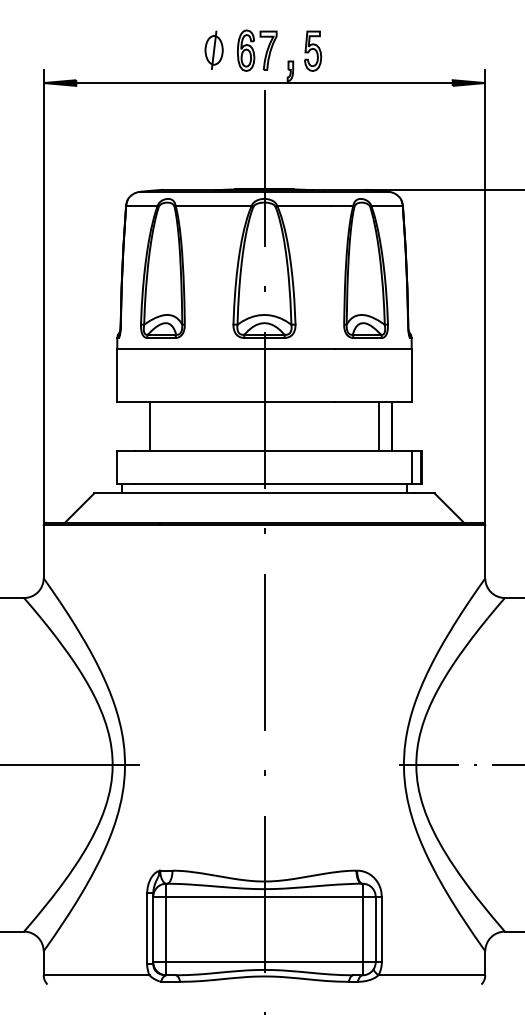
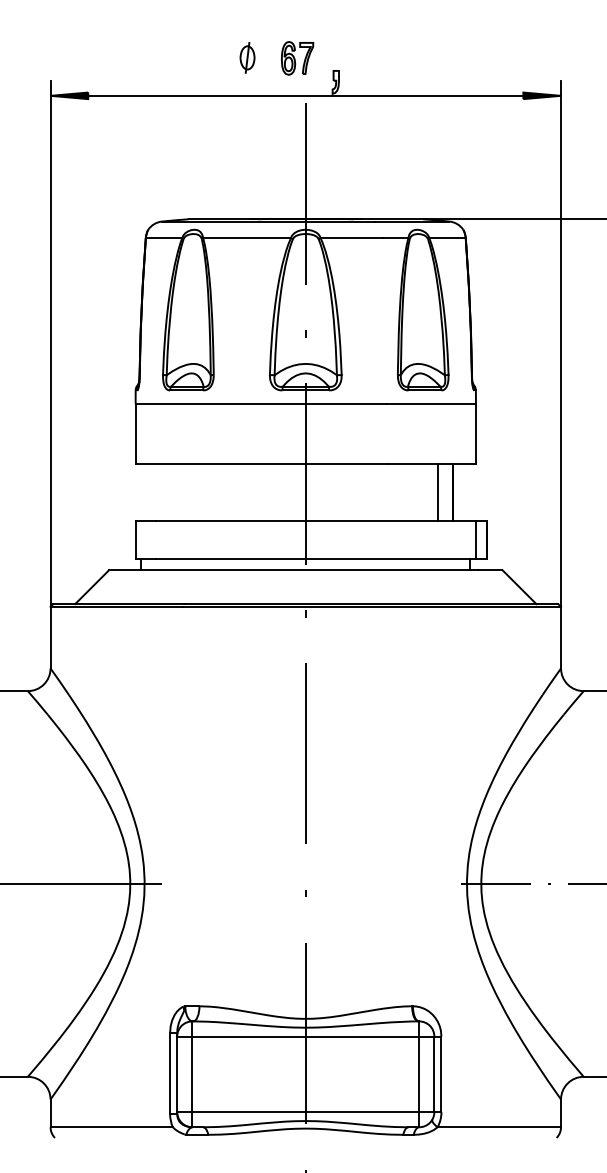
part: (213, 49) -> (246, 57), size x0.7
part: (257, 50) -> (297, 58), size x0.7
part: (313, 50) -> (362, 58), removed
line: (150, 425) -> (174, 491), removed

